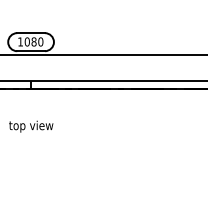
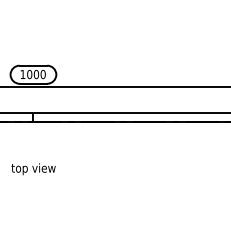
text: (34, 41) -> (36, 74), 1080 -> 1000
text: (31, 126) -> (33, 169), moved

